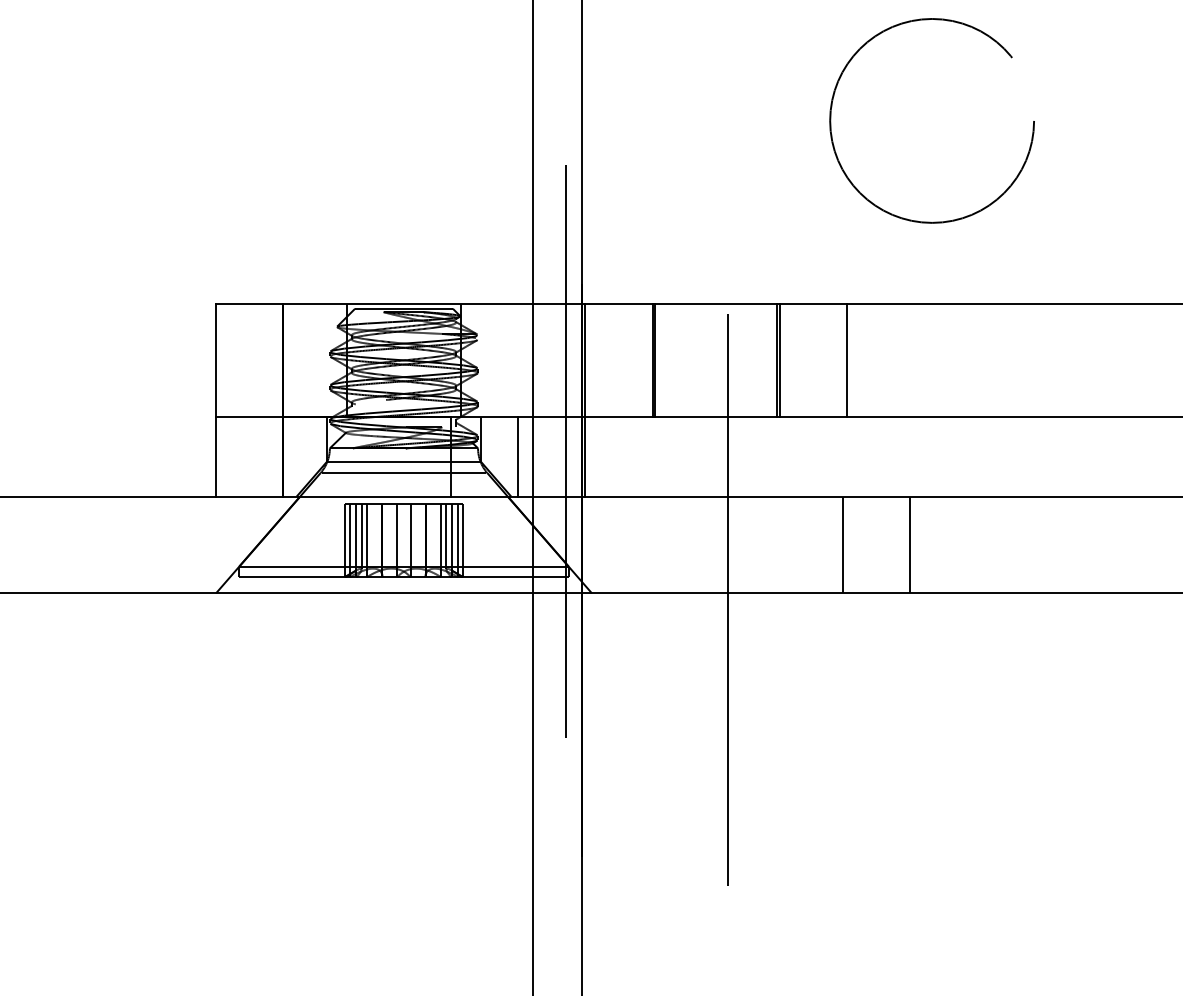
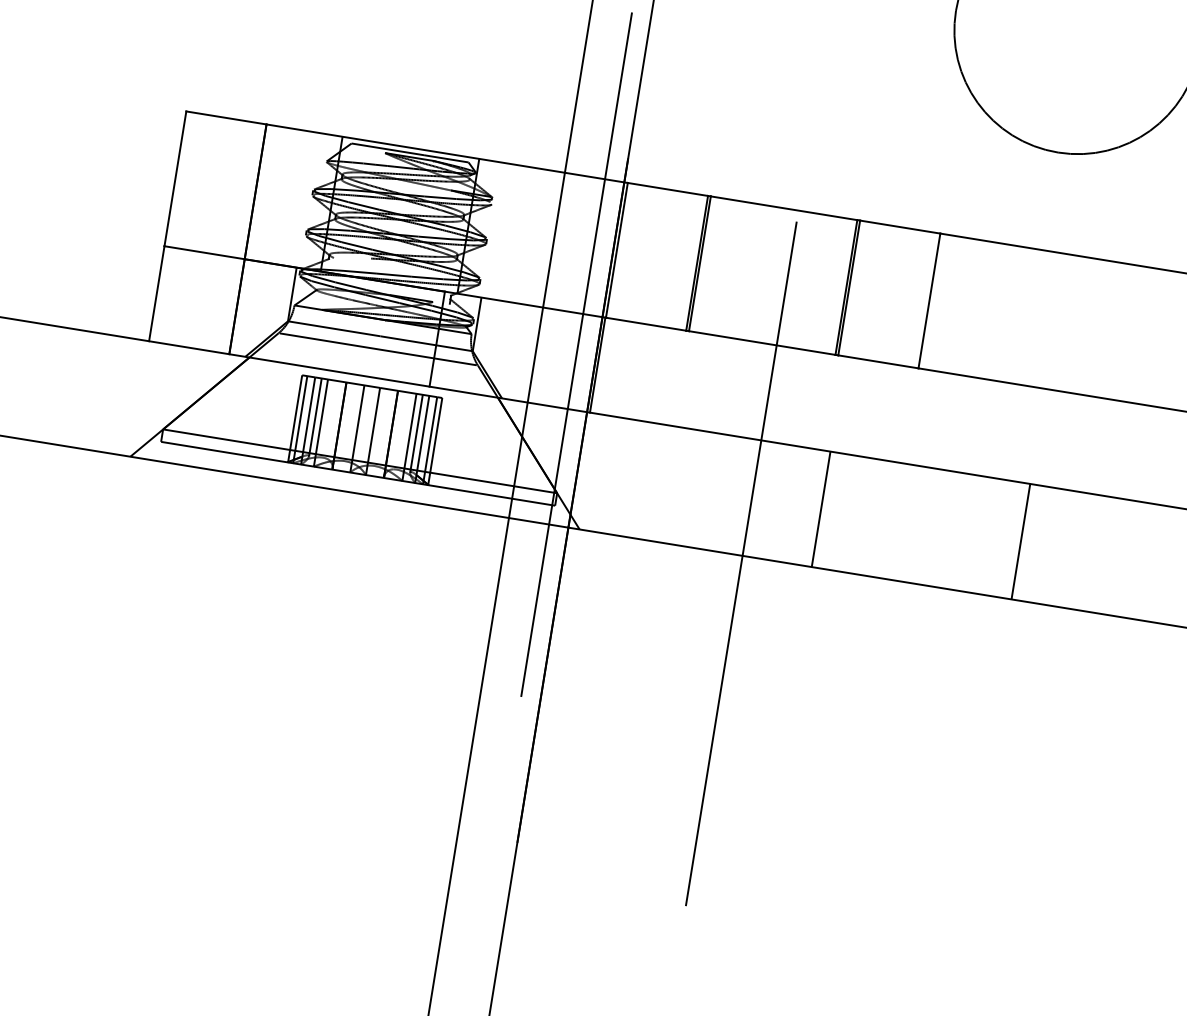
line: (517, 456) -> (517, 351), removed
line: (843, 544) -> (821, 508), moved
line: (910, 544) -> (1021, 541), moved

